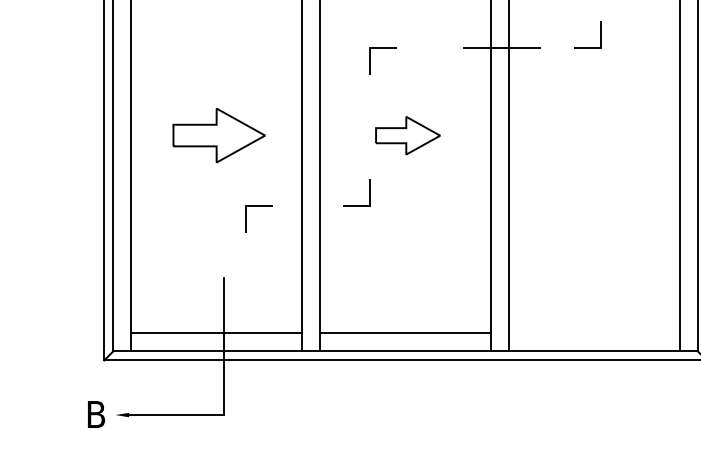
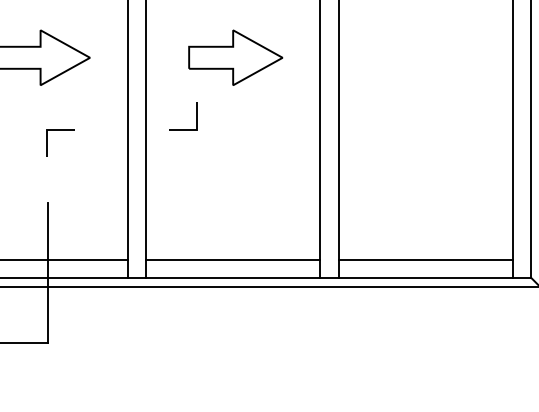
part: (407, 135) -> (235, 57), size x1.43
line: (258, 206) -> (59, 130), moved
line: (594, 333) -> (425, 259), added

